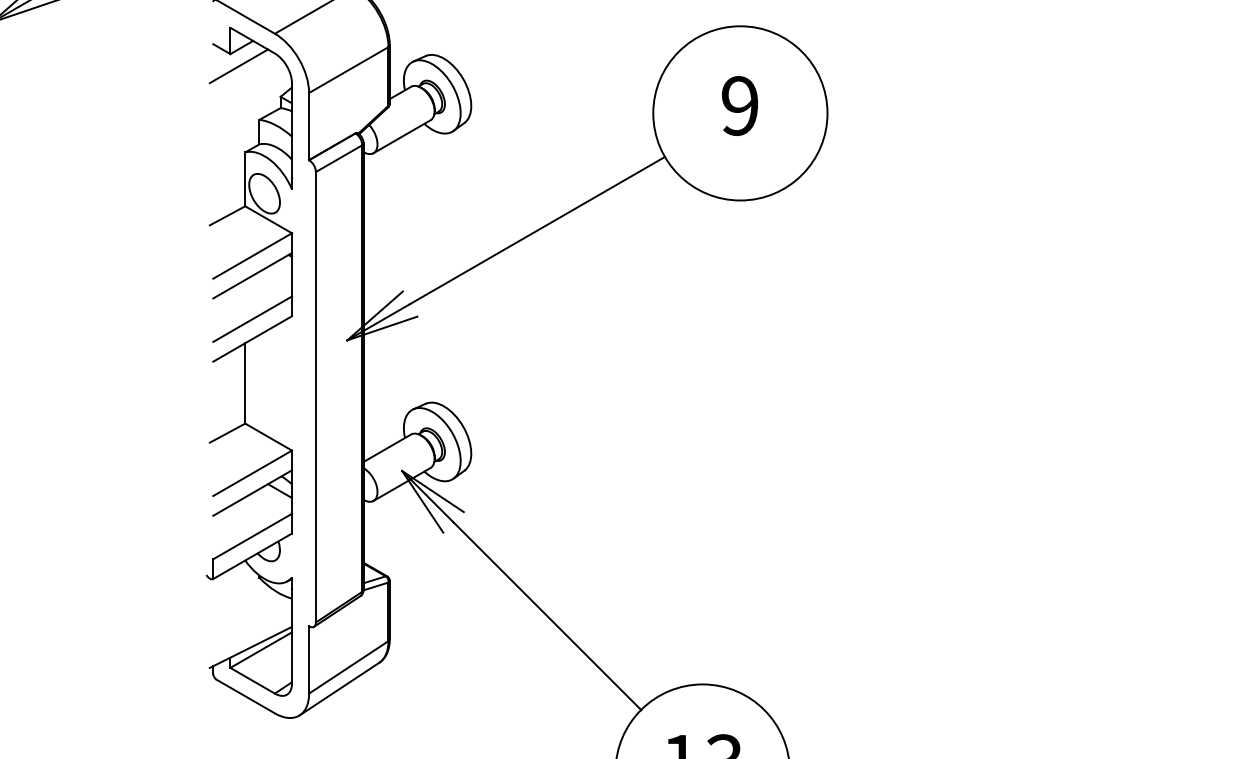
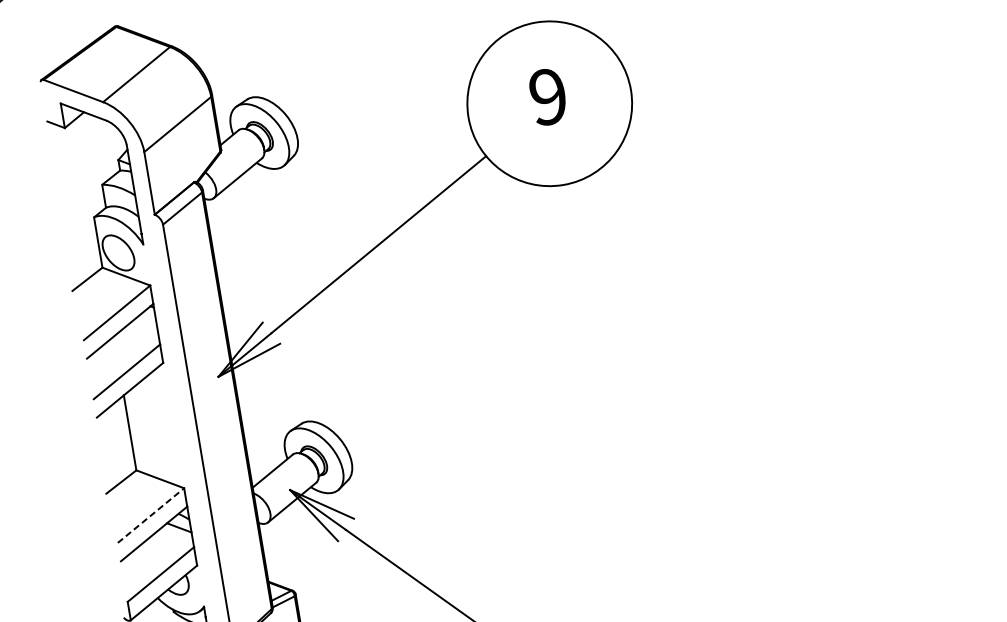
line: (238, 66) -> (74, 138), removed
line: (253, 473) -> (151, 515), solid -> dashed

